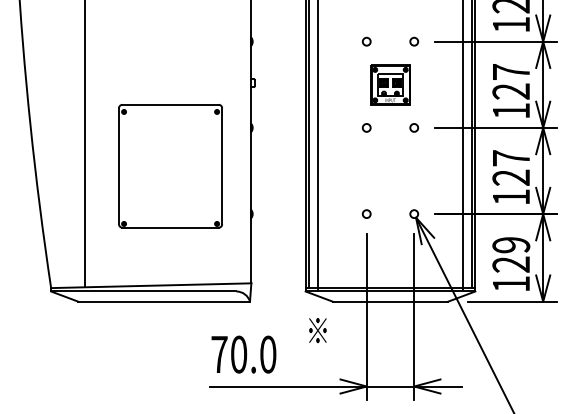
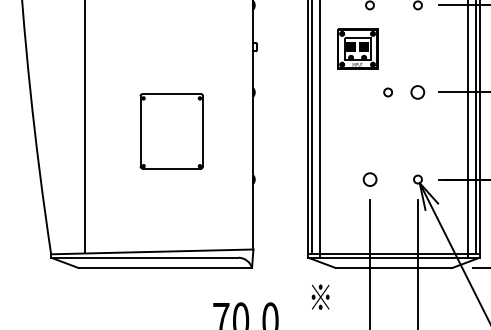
part: (390, 84) -> (357, 48), moved
circle: (366, 127) -> (387, 92), moved
circle: (414, 127) -> (418, 92), size x1.6
part: (170, 166) -> (171, 131), size x0.6
circle: (366, 213) -> (369, 178), size x1.6

